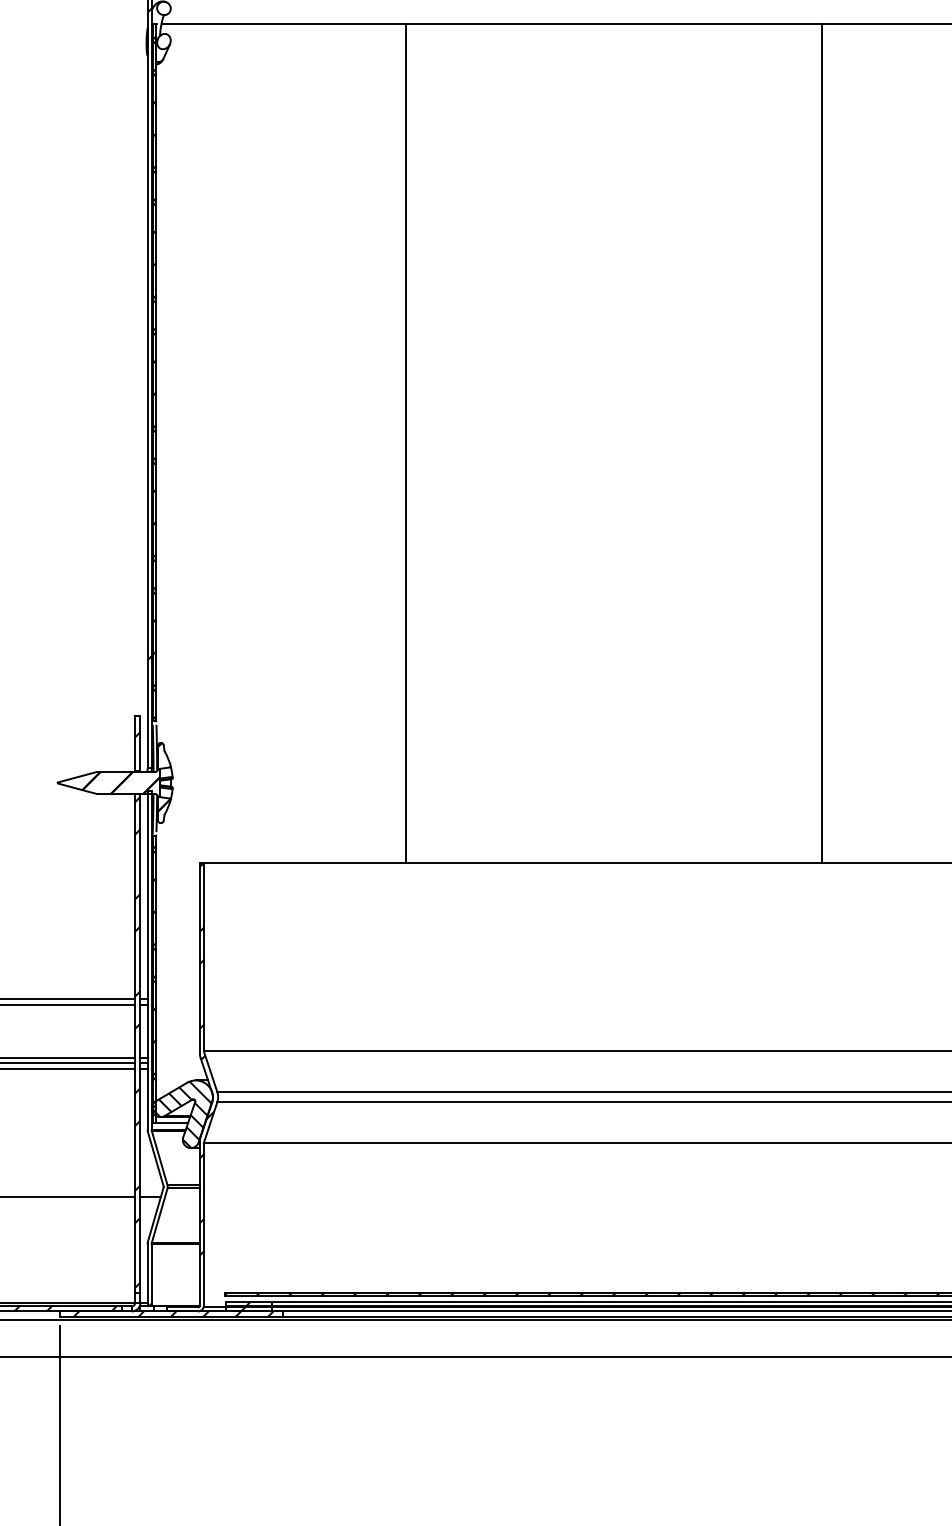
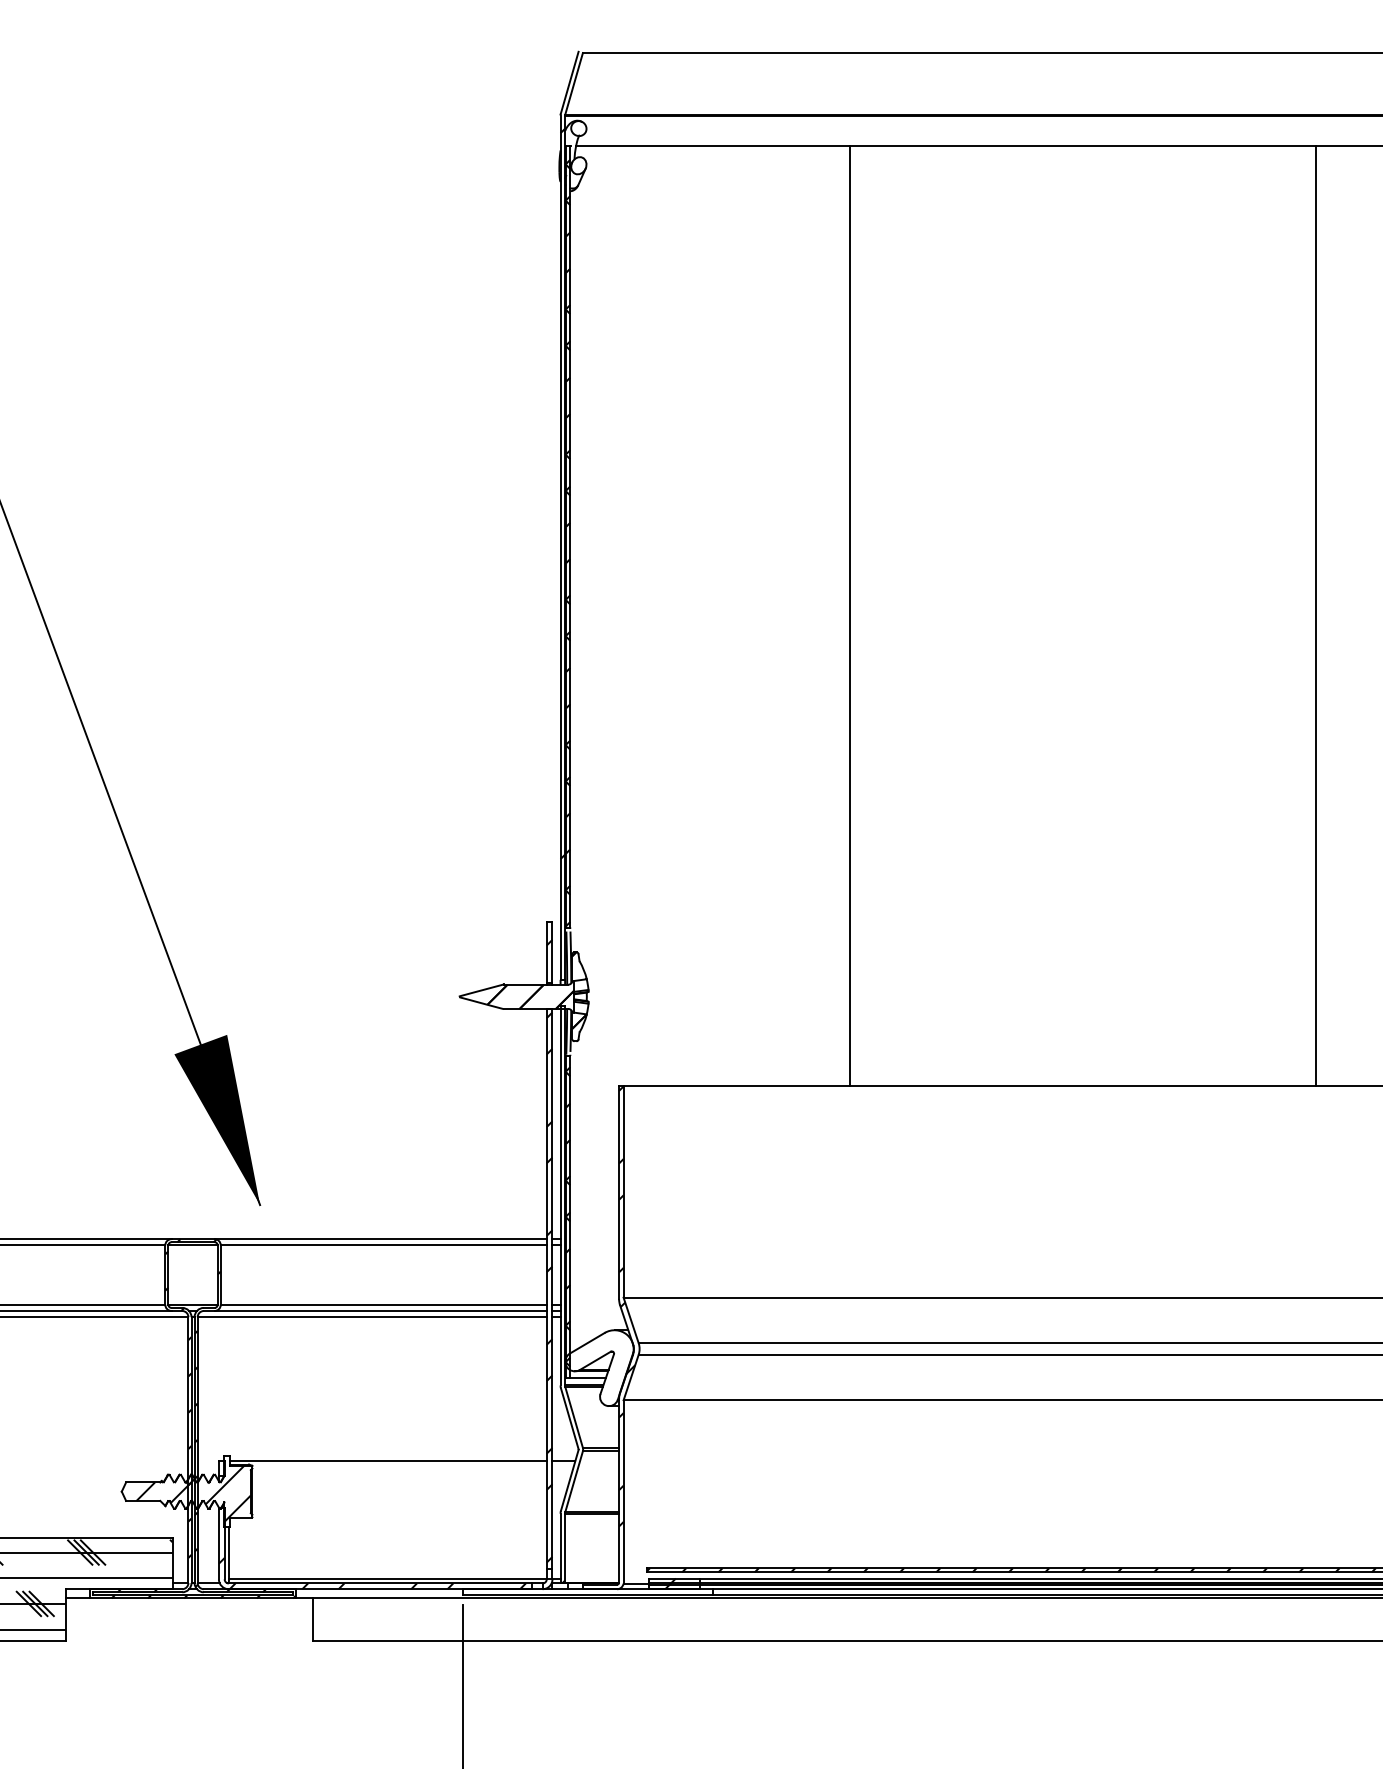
hatch: (181, 1114) -> (598, 1368), removed
hatch: (173, 1313) -> (589, 1591), removed

